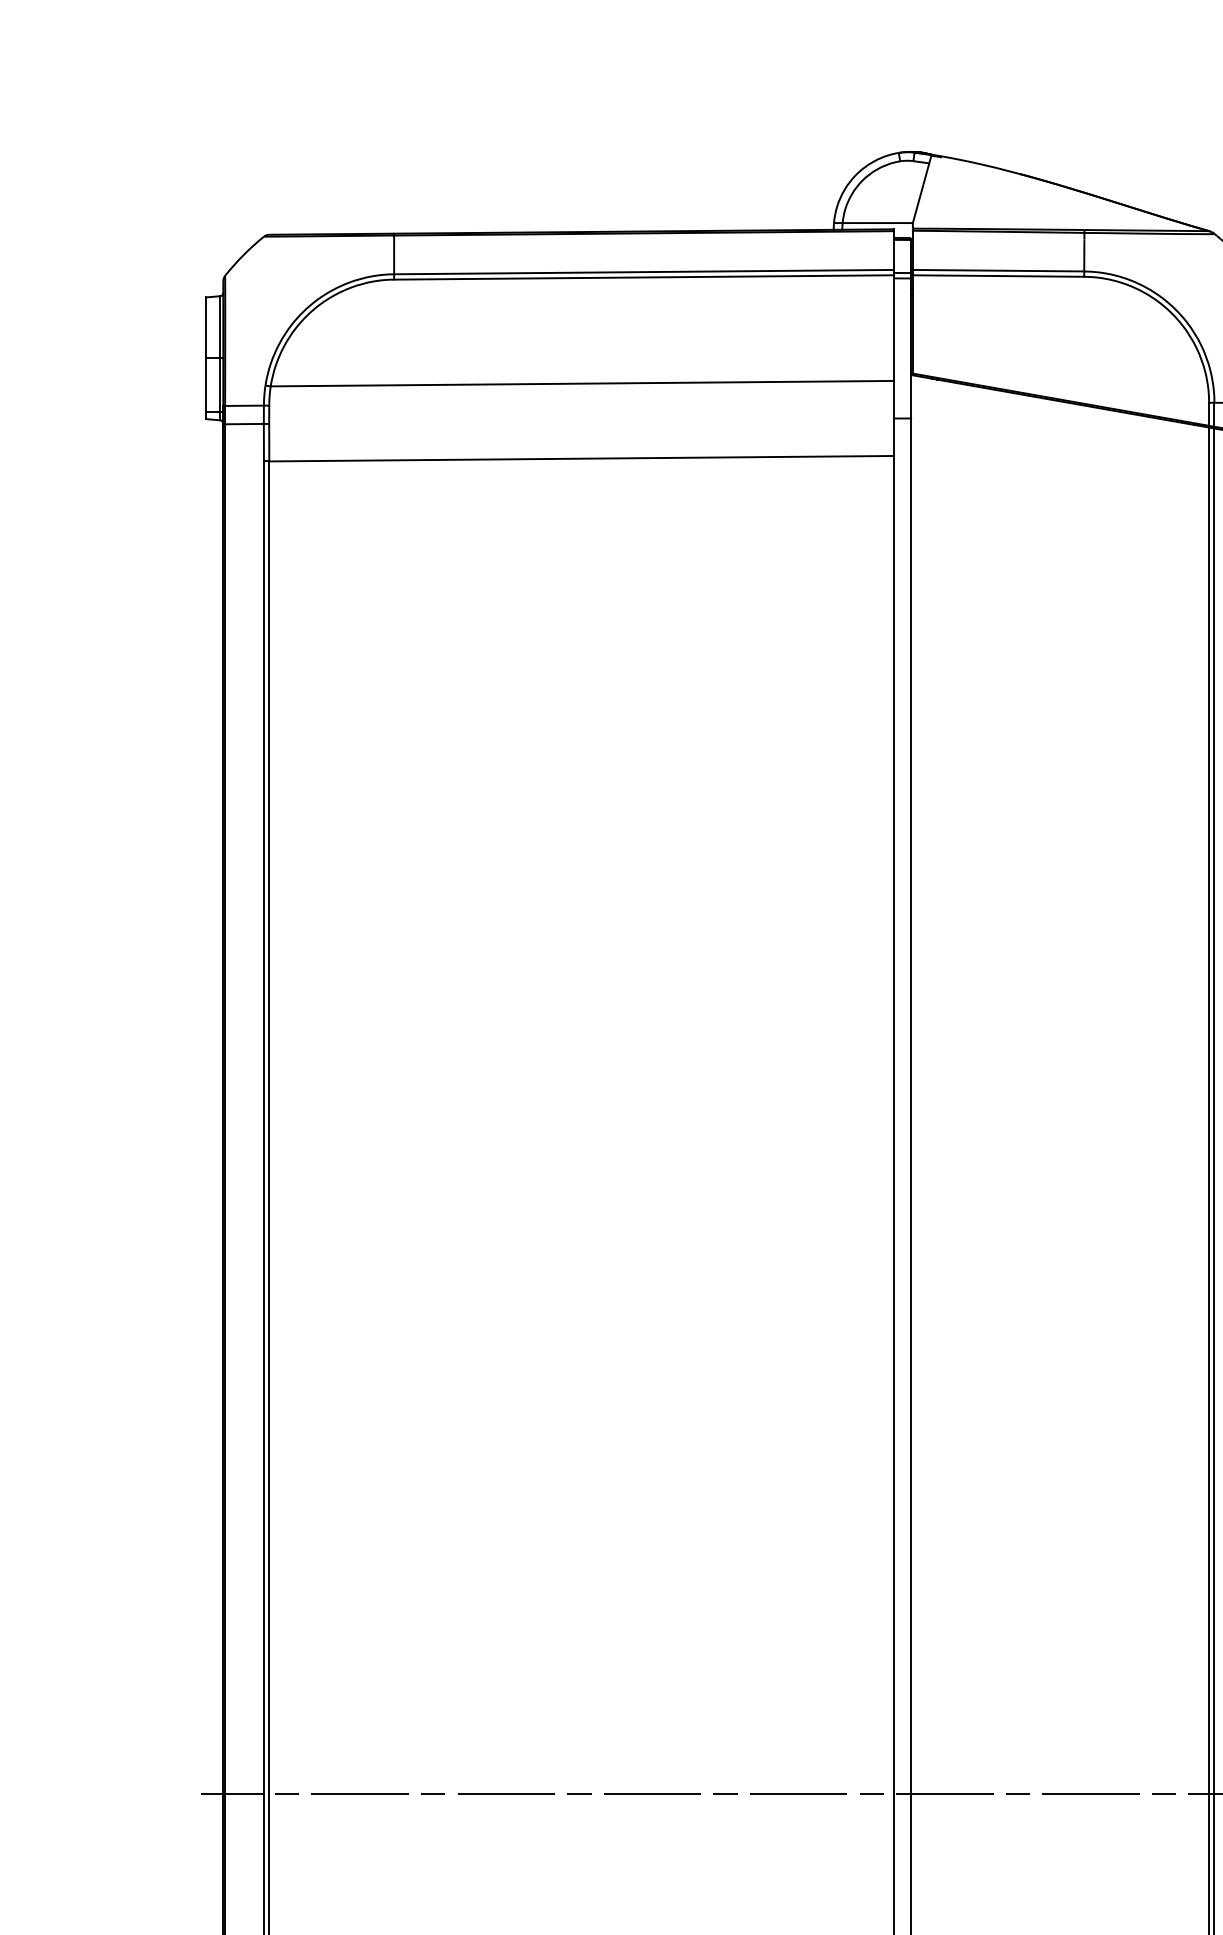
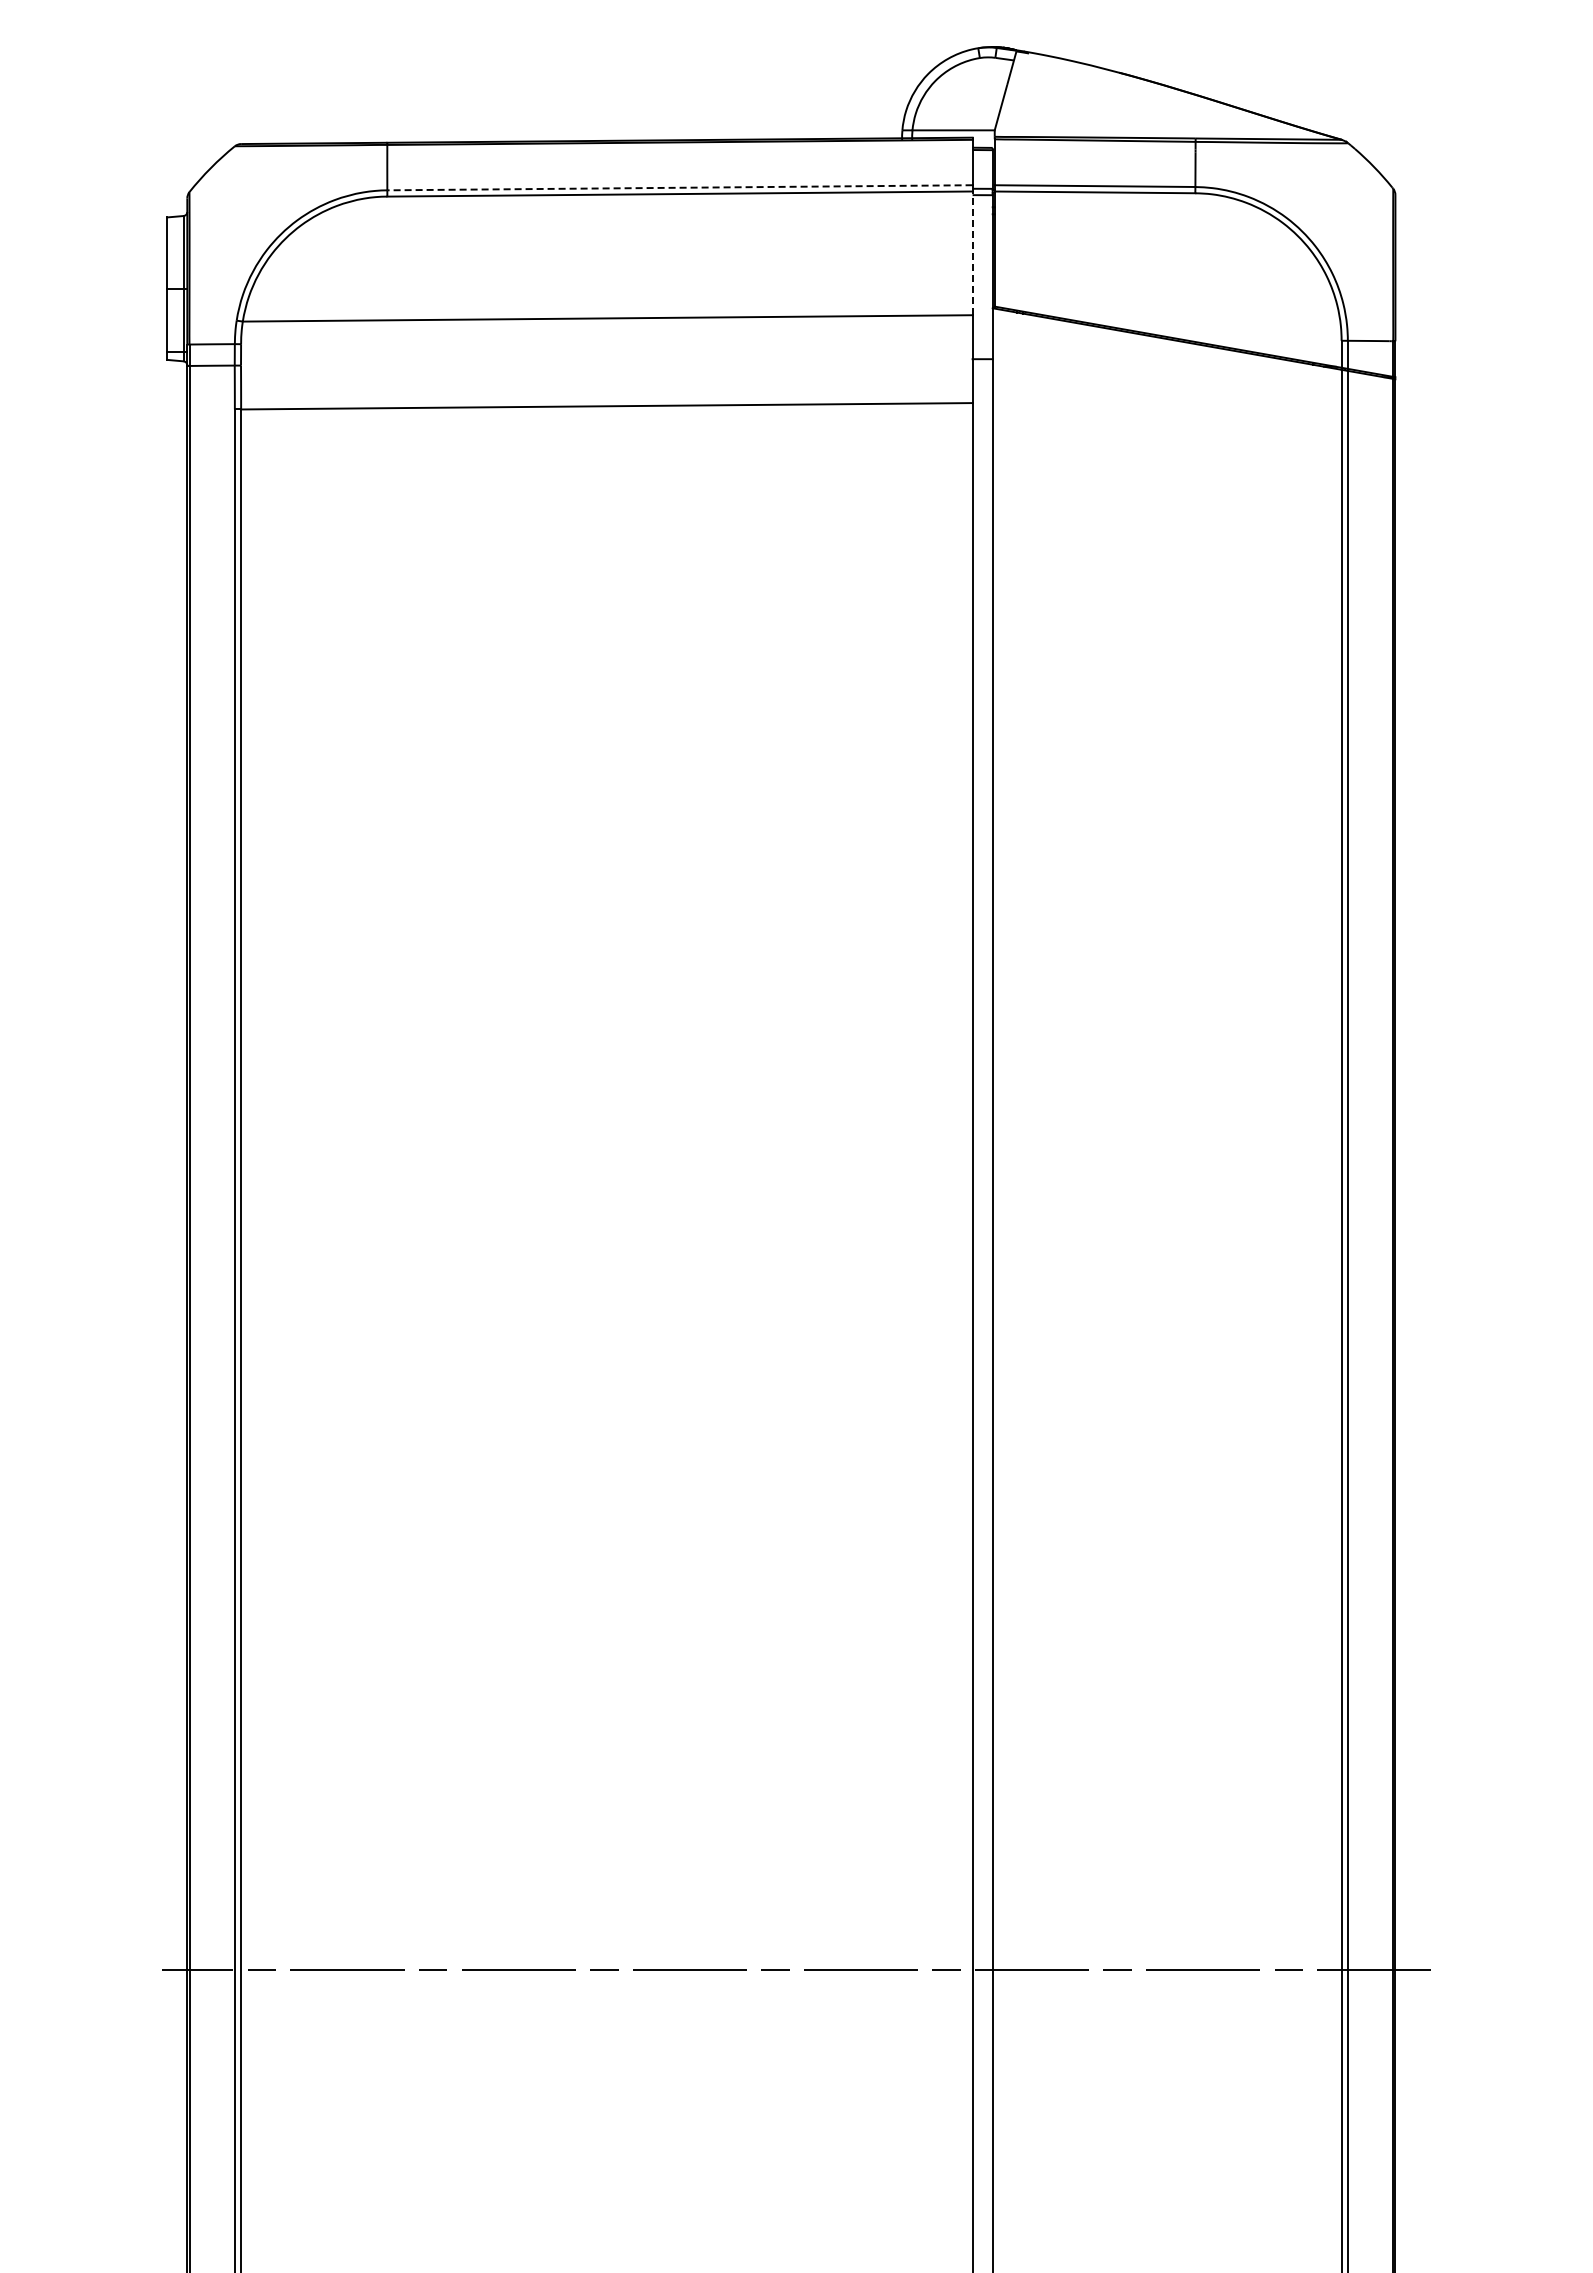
line: (643, 271) -> (679, 187), solid -> dashed
line: (893, 328) -> (972, 253), solid -> dashed

